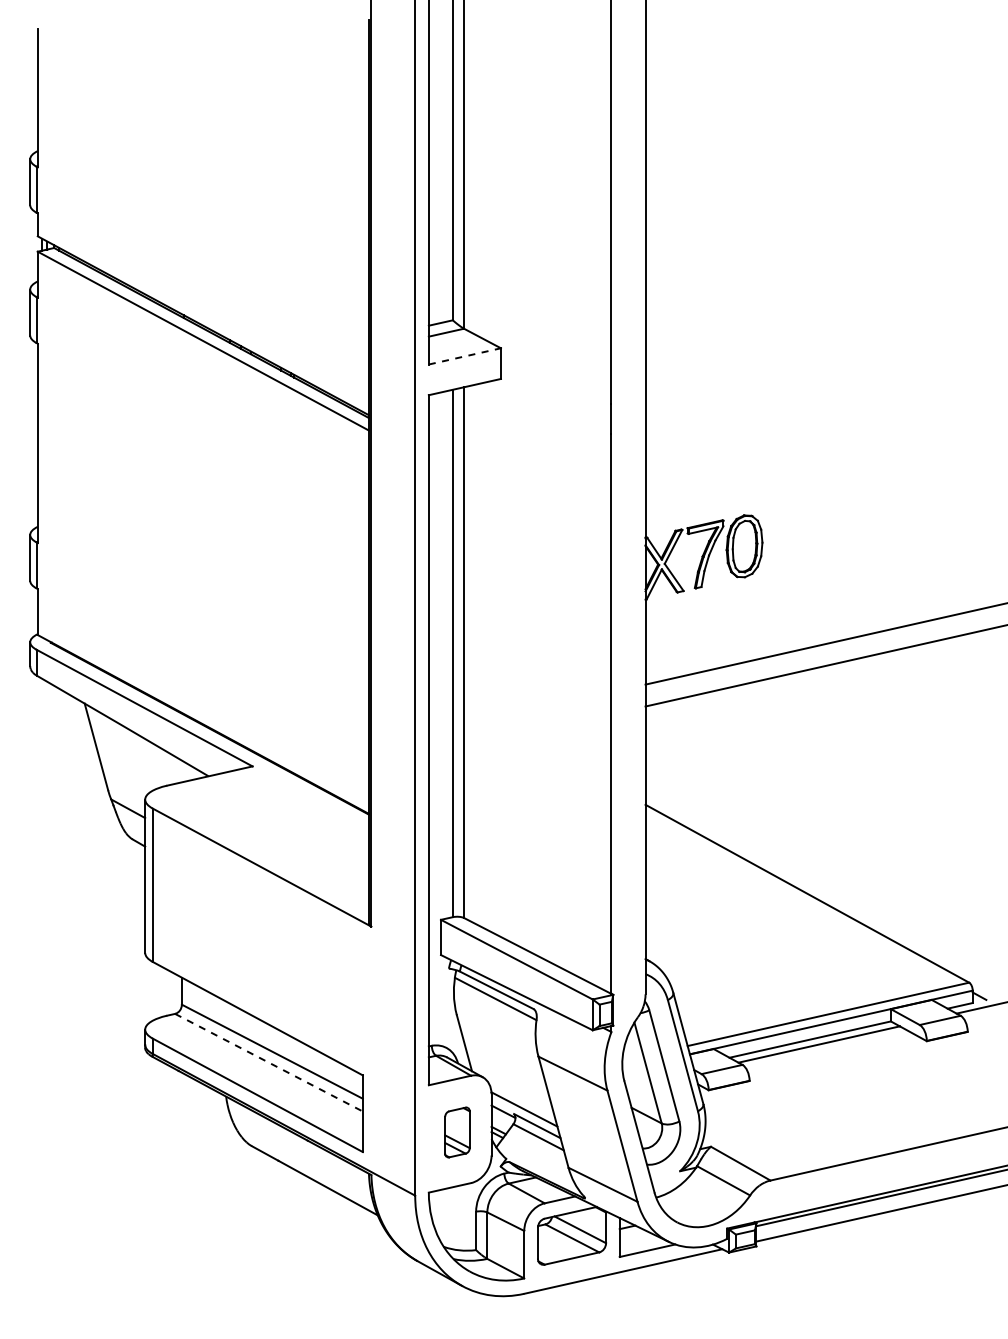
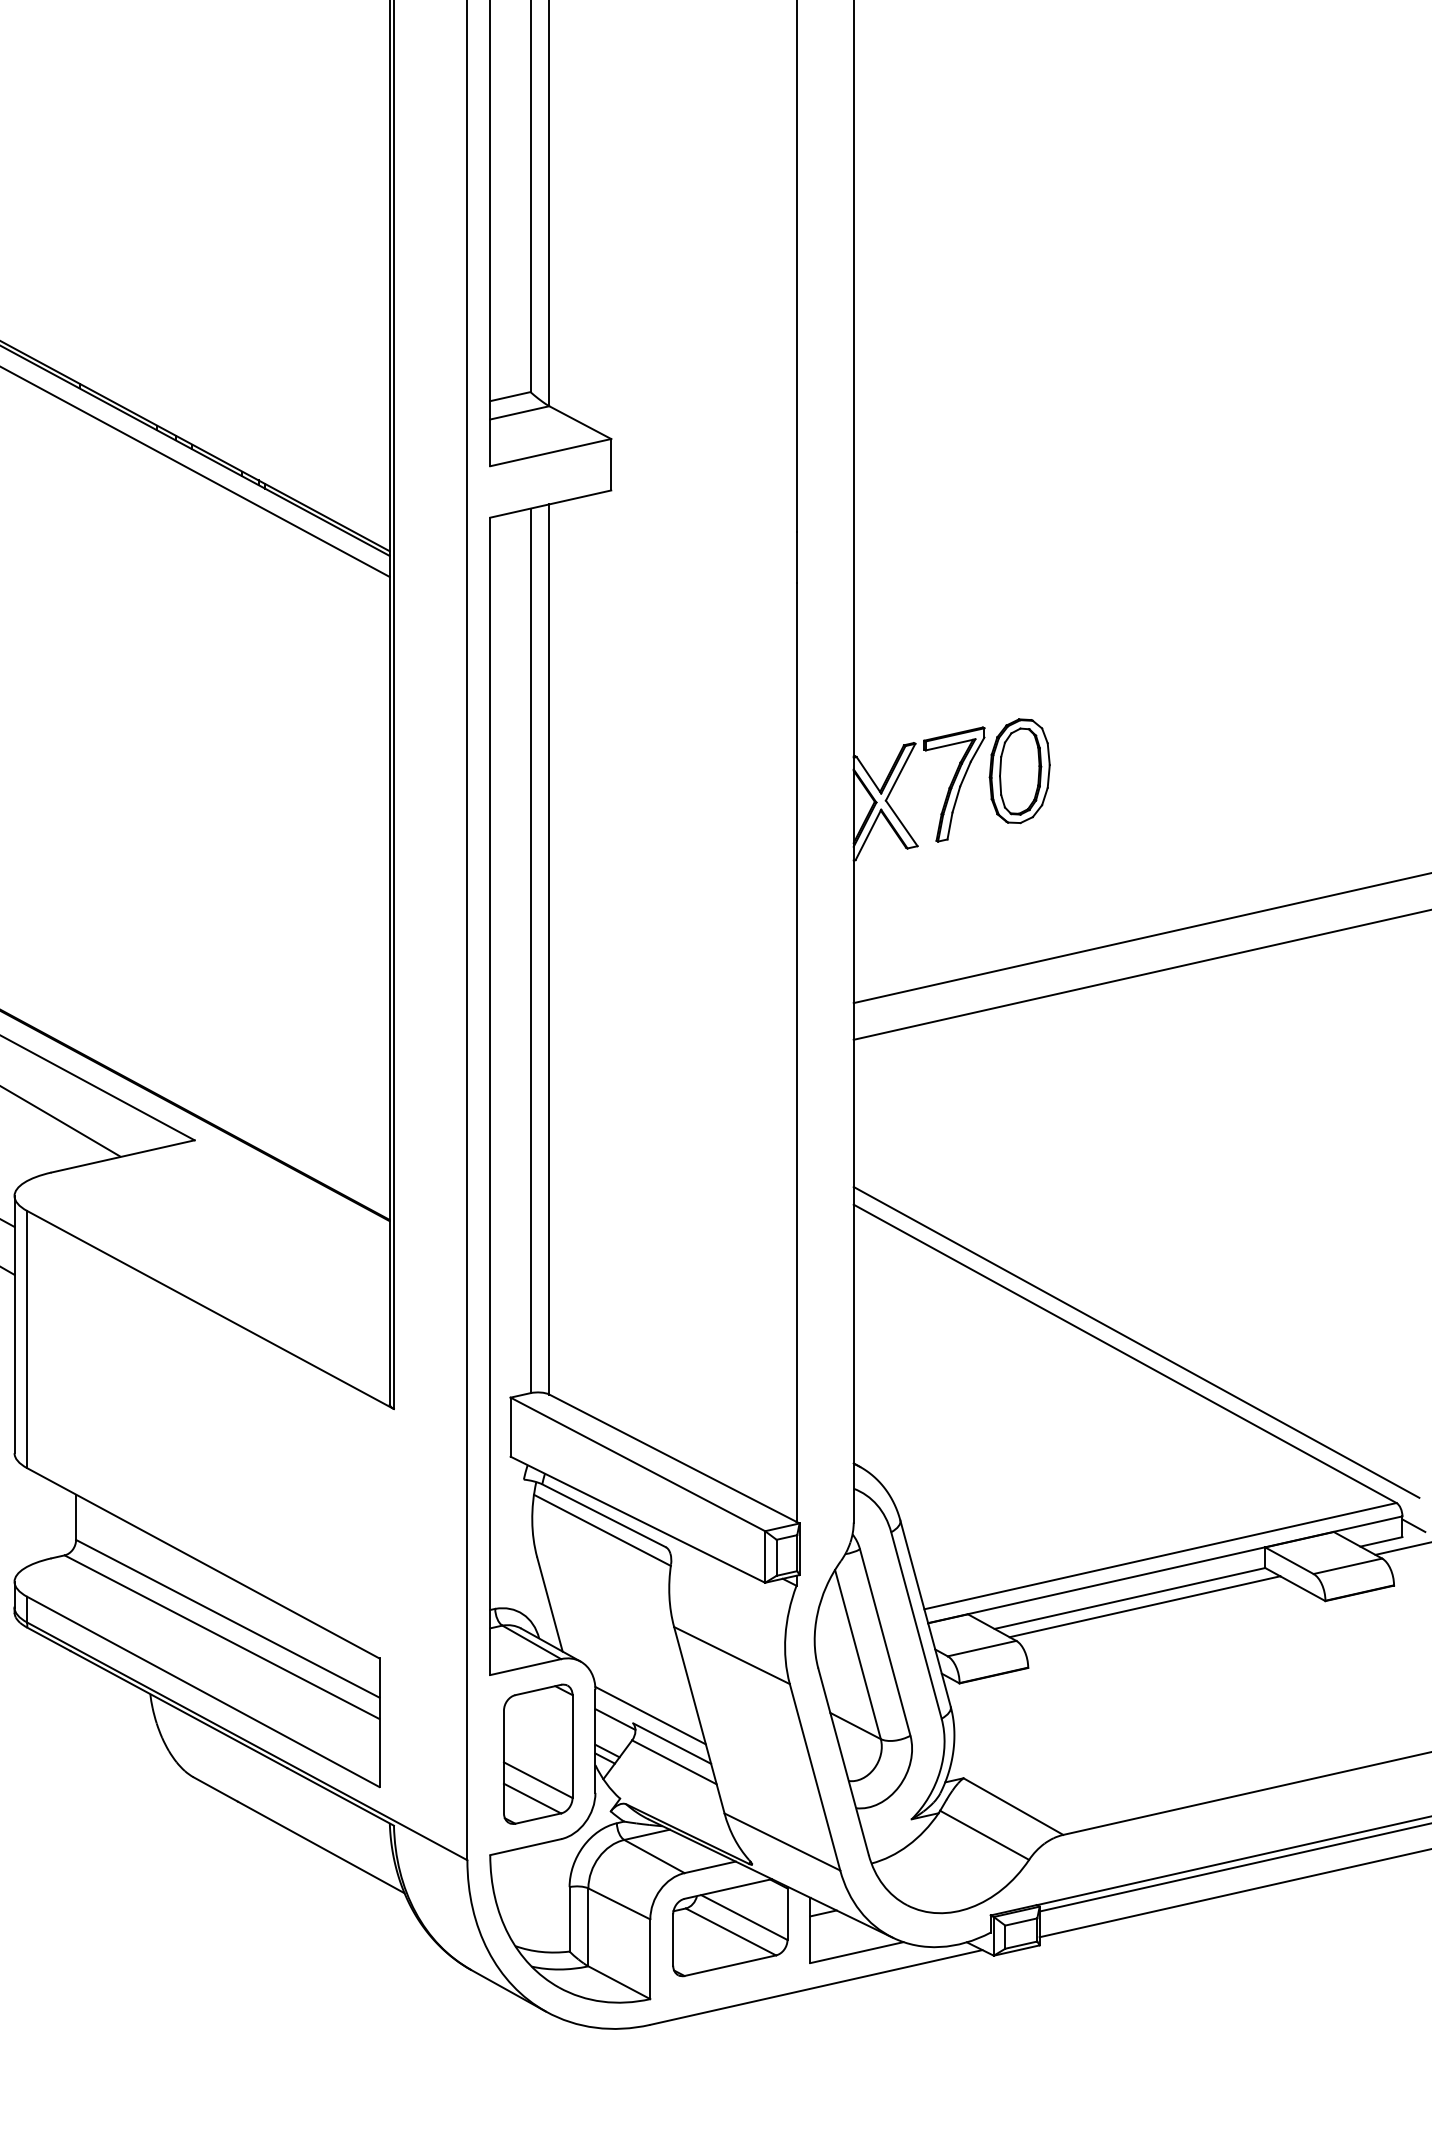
line: (464, 356) -> (550, 452), dashed -> solid
line: (813, 886) -> (1135, 1341), added
line: (268, 1062) -> (221, 1636), dashed -> solid
part: (457, 1132) -> (538, 1754), size x1.67

